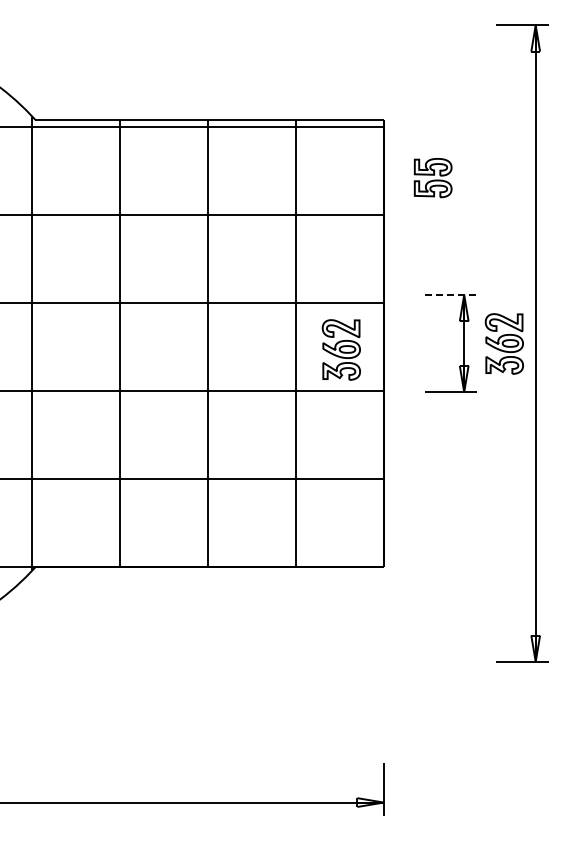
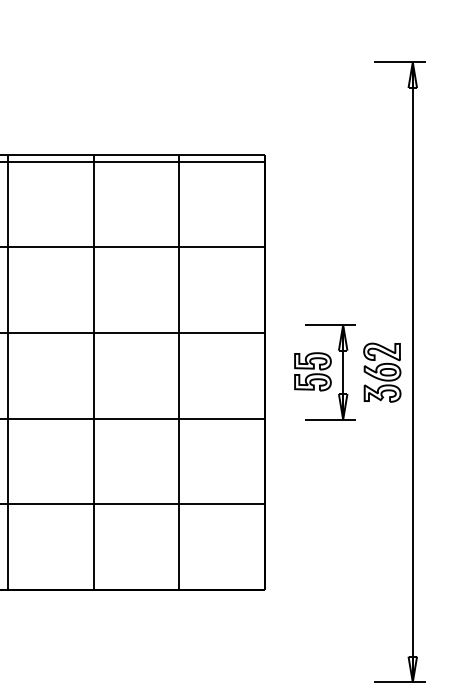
part: (432, 178) -> (312, 372), moved
line: (451, 294) -> (330, 324), dashed -> solid
part: (340, 349) -> (222, 378), removed

